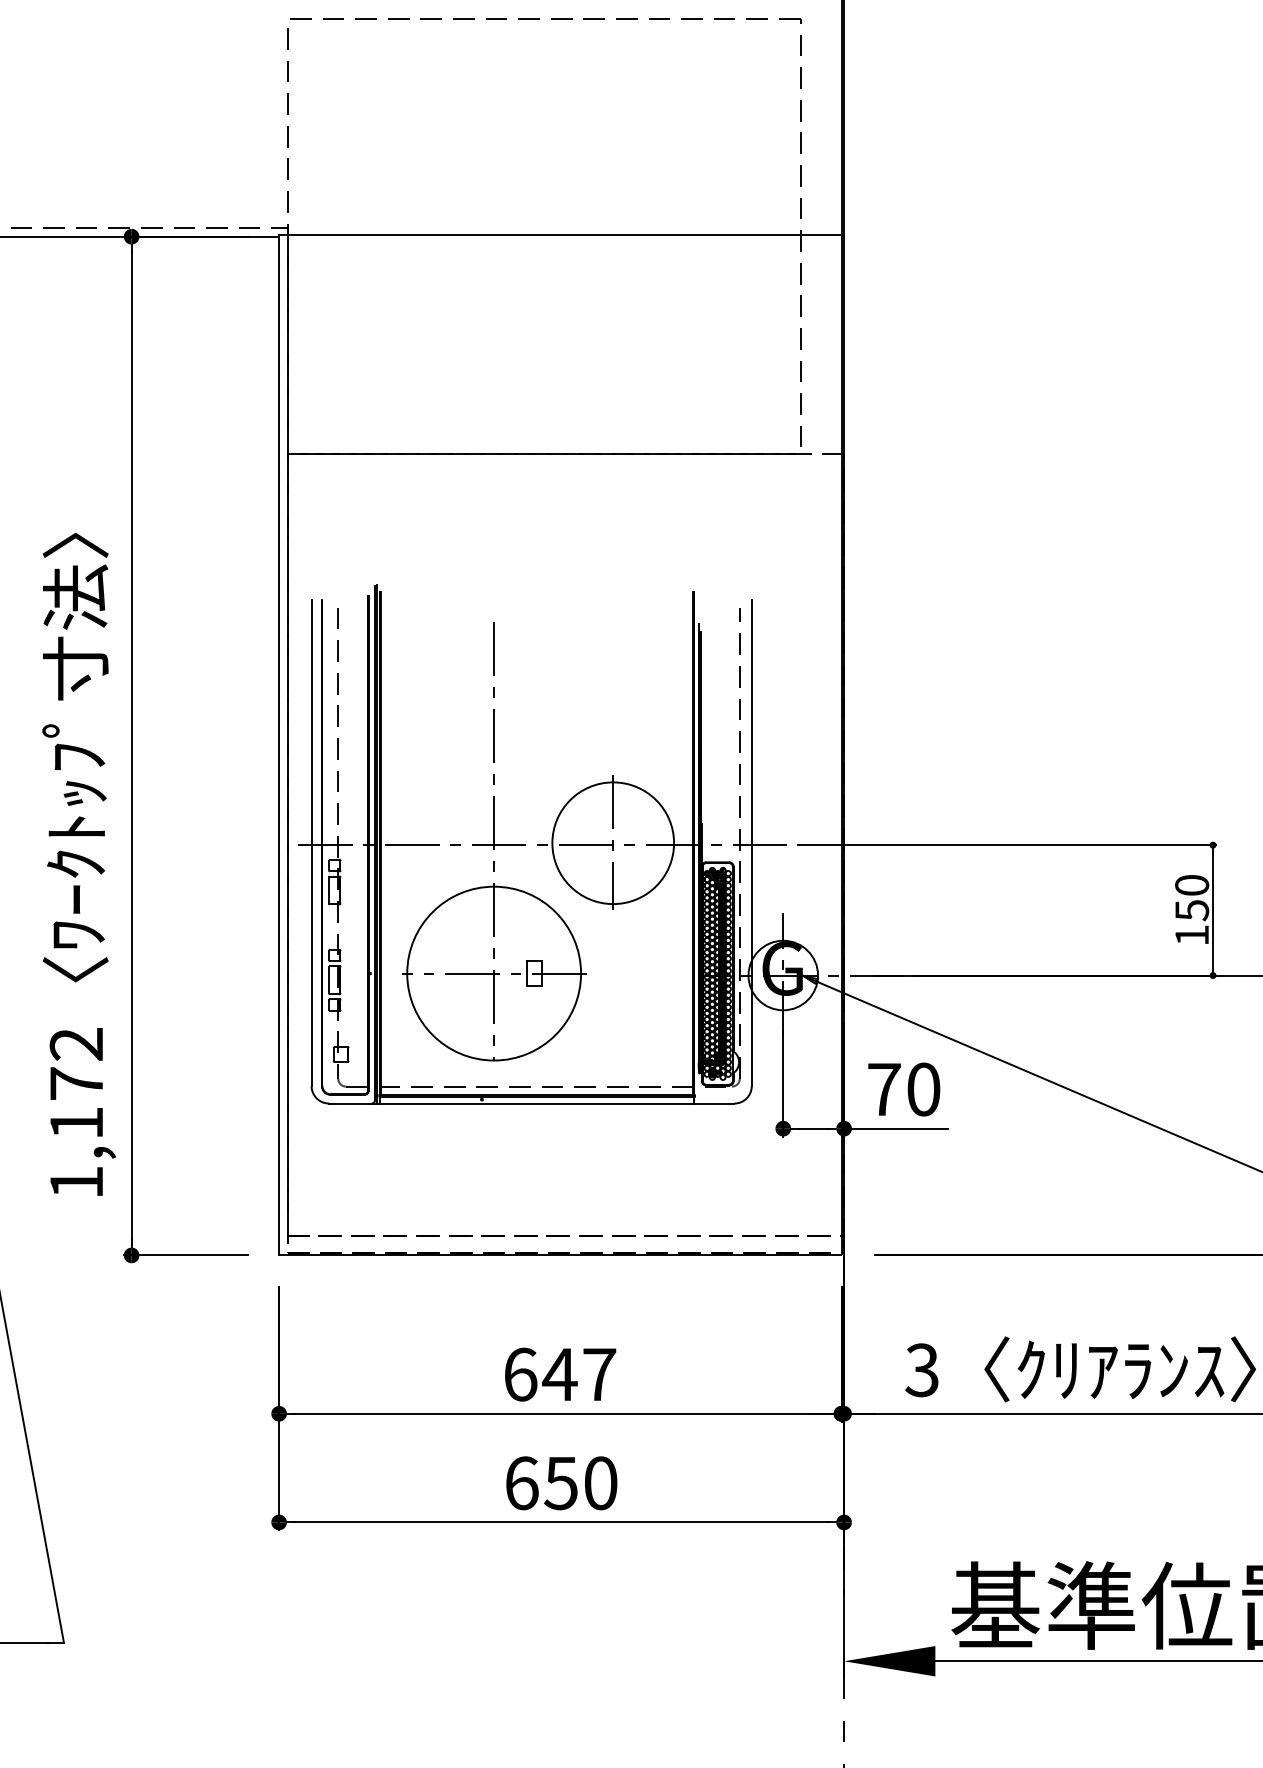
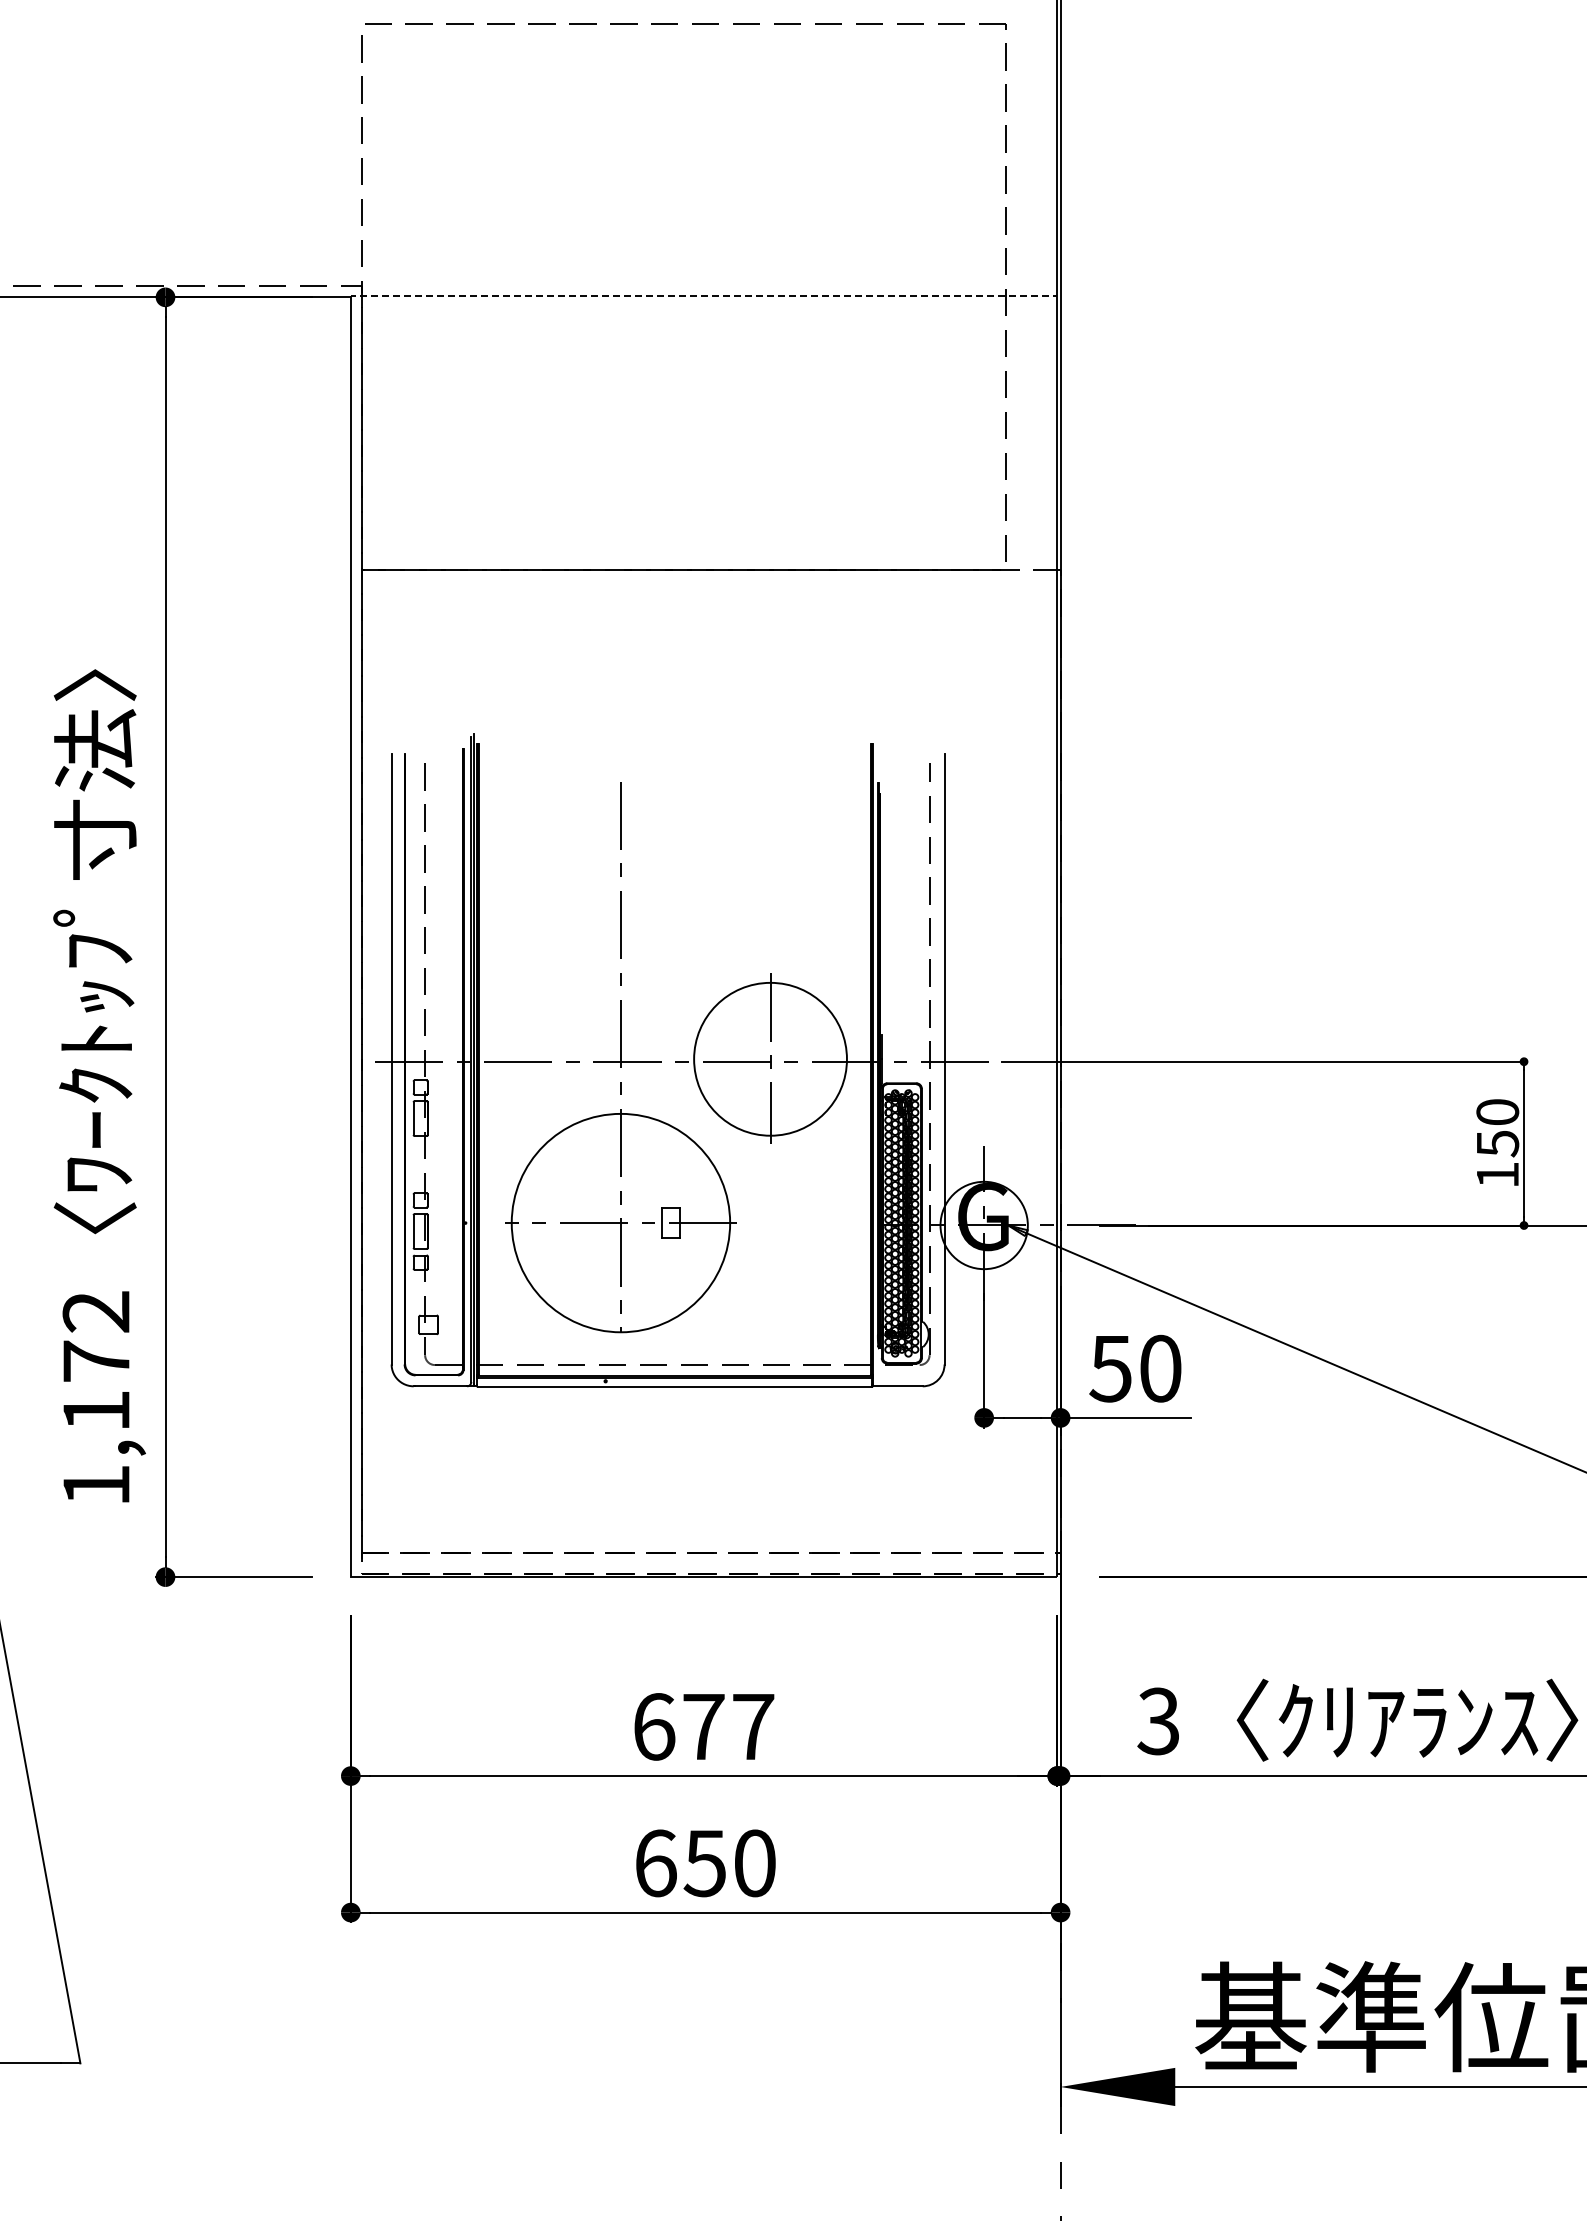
line: (559, 235) -> (702, 295), solid -> dashed
text: (883, 1090) -> (1110, 1369), 70 -> 50
text: (559, 1374) -> (703, 1726), 647 -> 677

